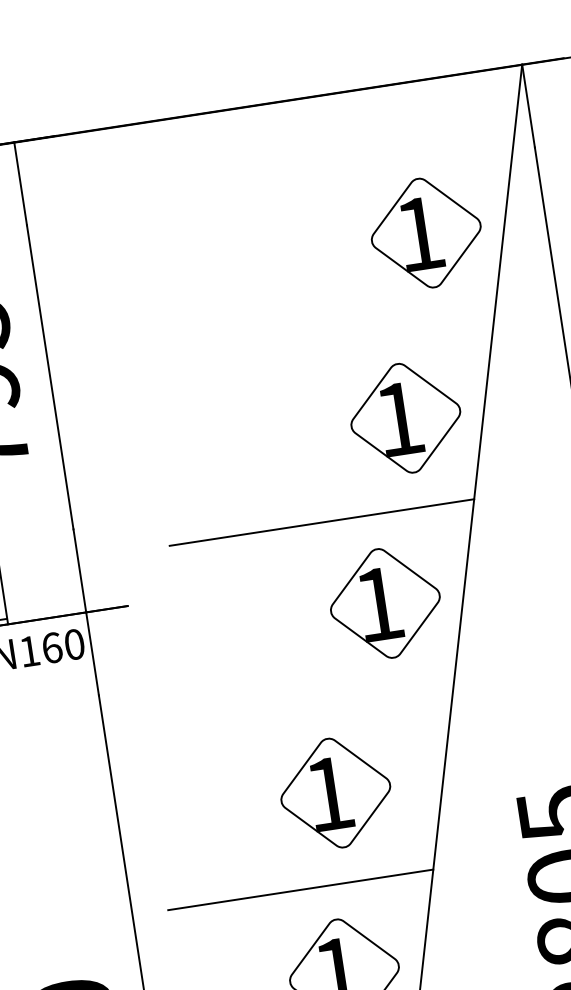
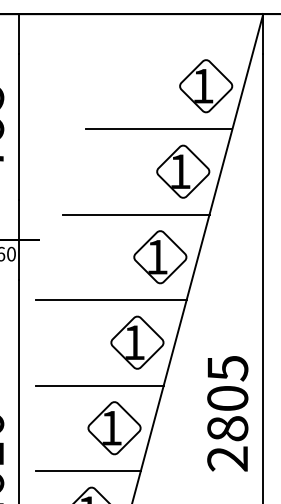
line: (342, 337) -> (159, 129), added
line: (297, 709) -> (111, 300), added
part: (335, 792) -> (137, 342), moved

